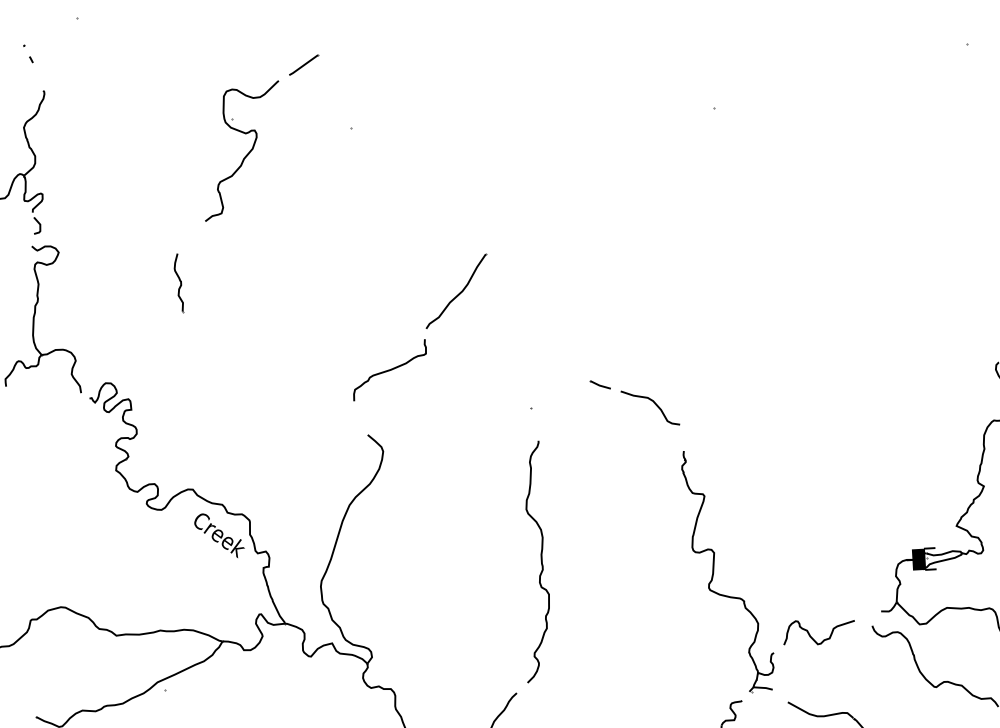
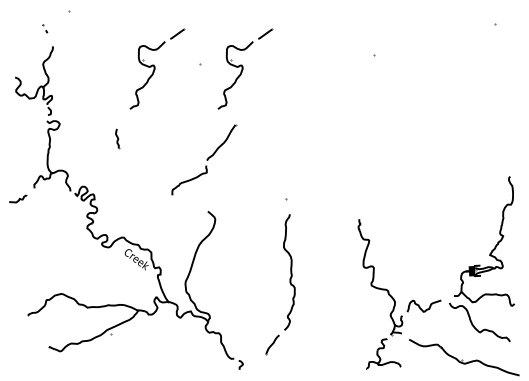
part: (446, 136) -> (245, 68), added
part: (179, 282) -> (117, 138), size x0.7
part: (421, 326) -> (204, 159), moved
part: (634, 403) -> (335, 196), removed

